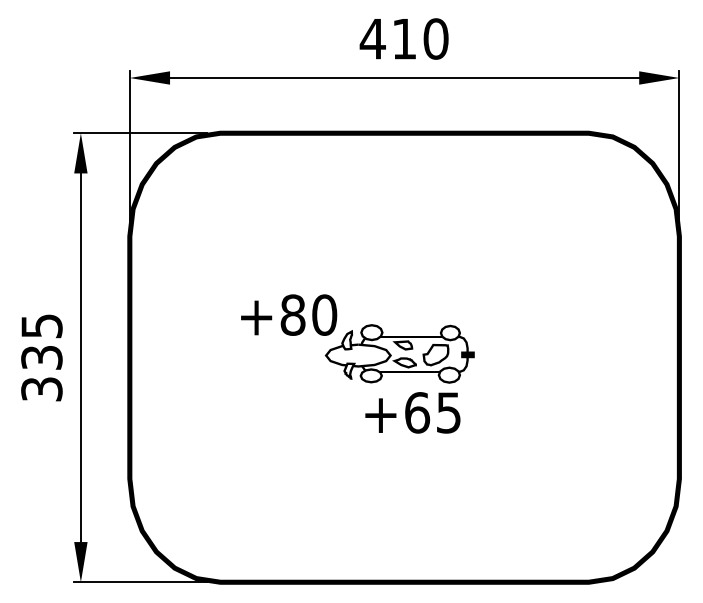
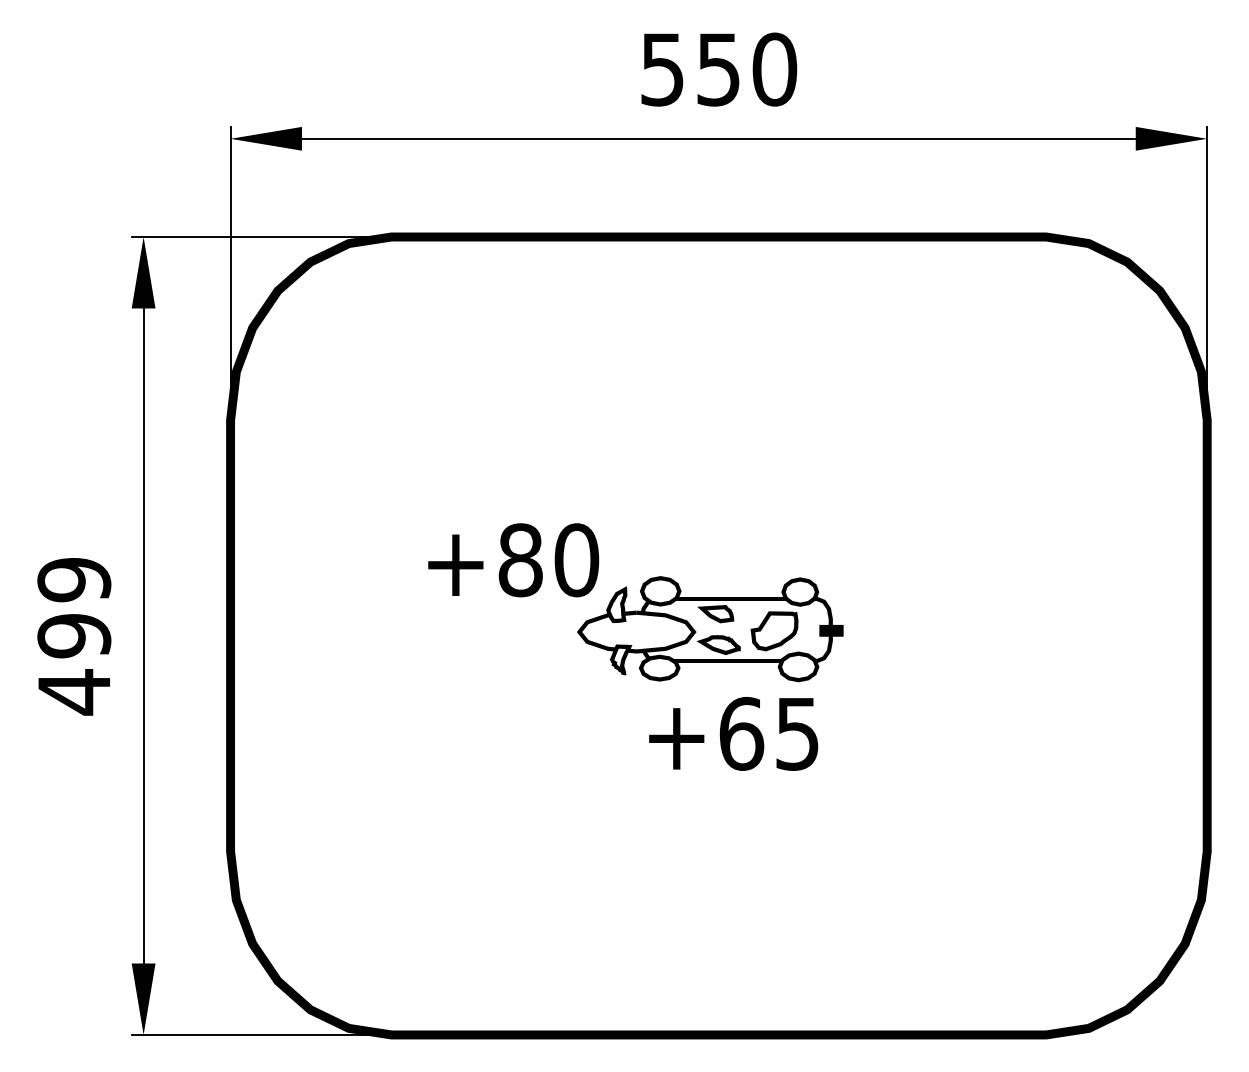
text: (387, 39) -> (688, 70), 410 -> 550
text: (41, 357) -> (73, 635), 335 -> 499

